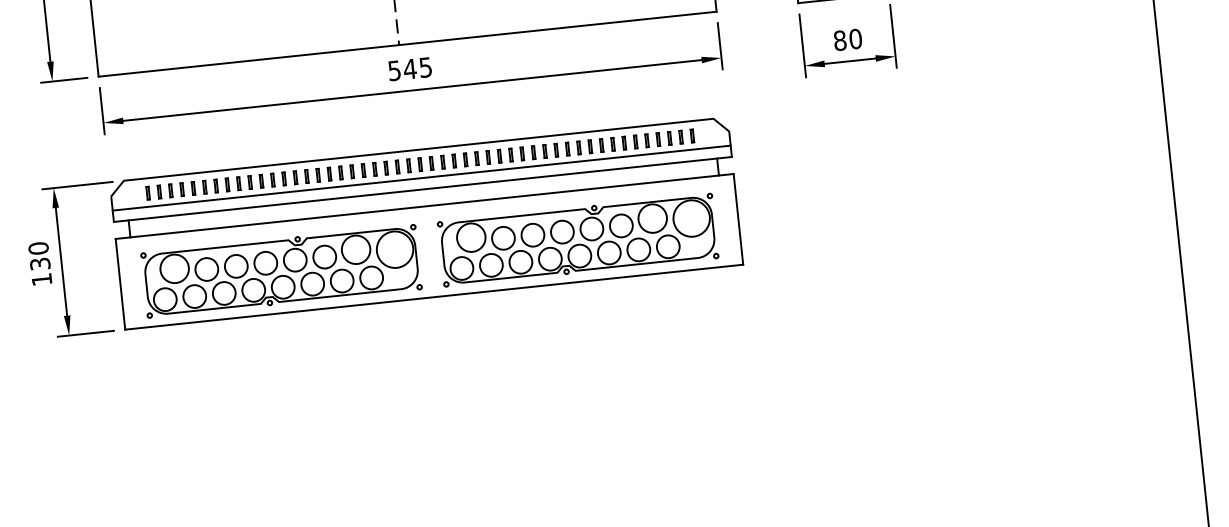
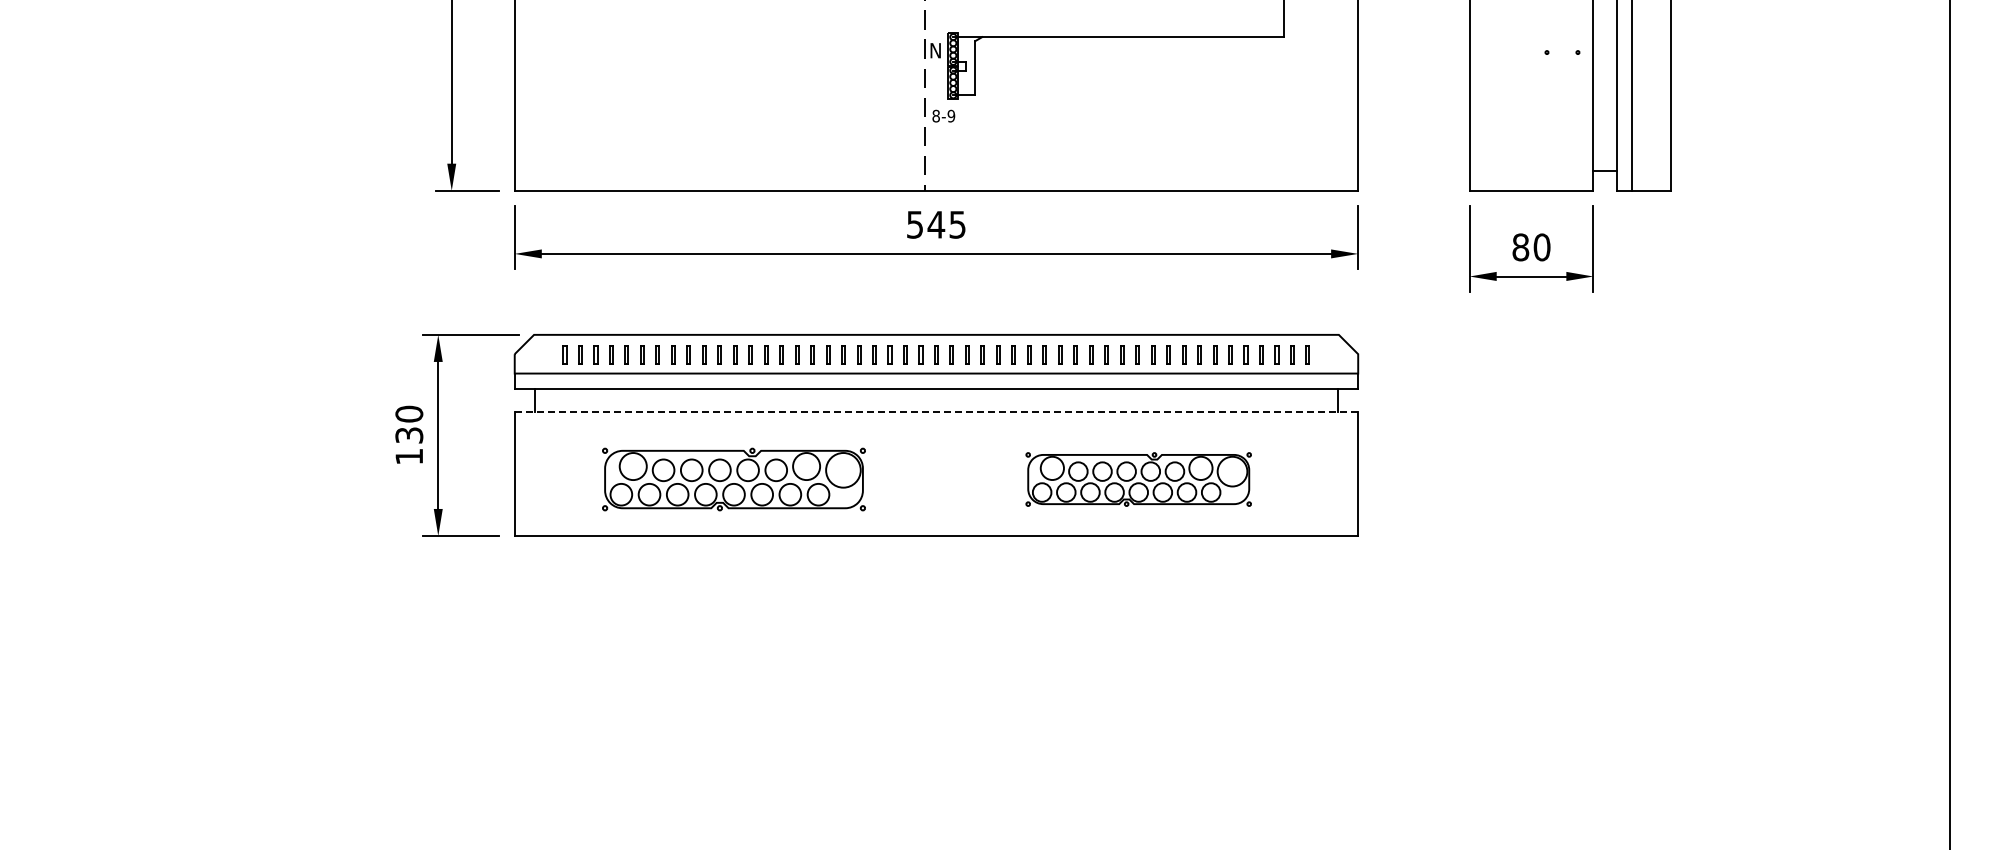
line: (424, 206) -> (936, 412), solid -> dashed
part: (577, 240) -> (1138, 479), size x0.6
part: (281, 271) -> (733, 479), size x0.7

